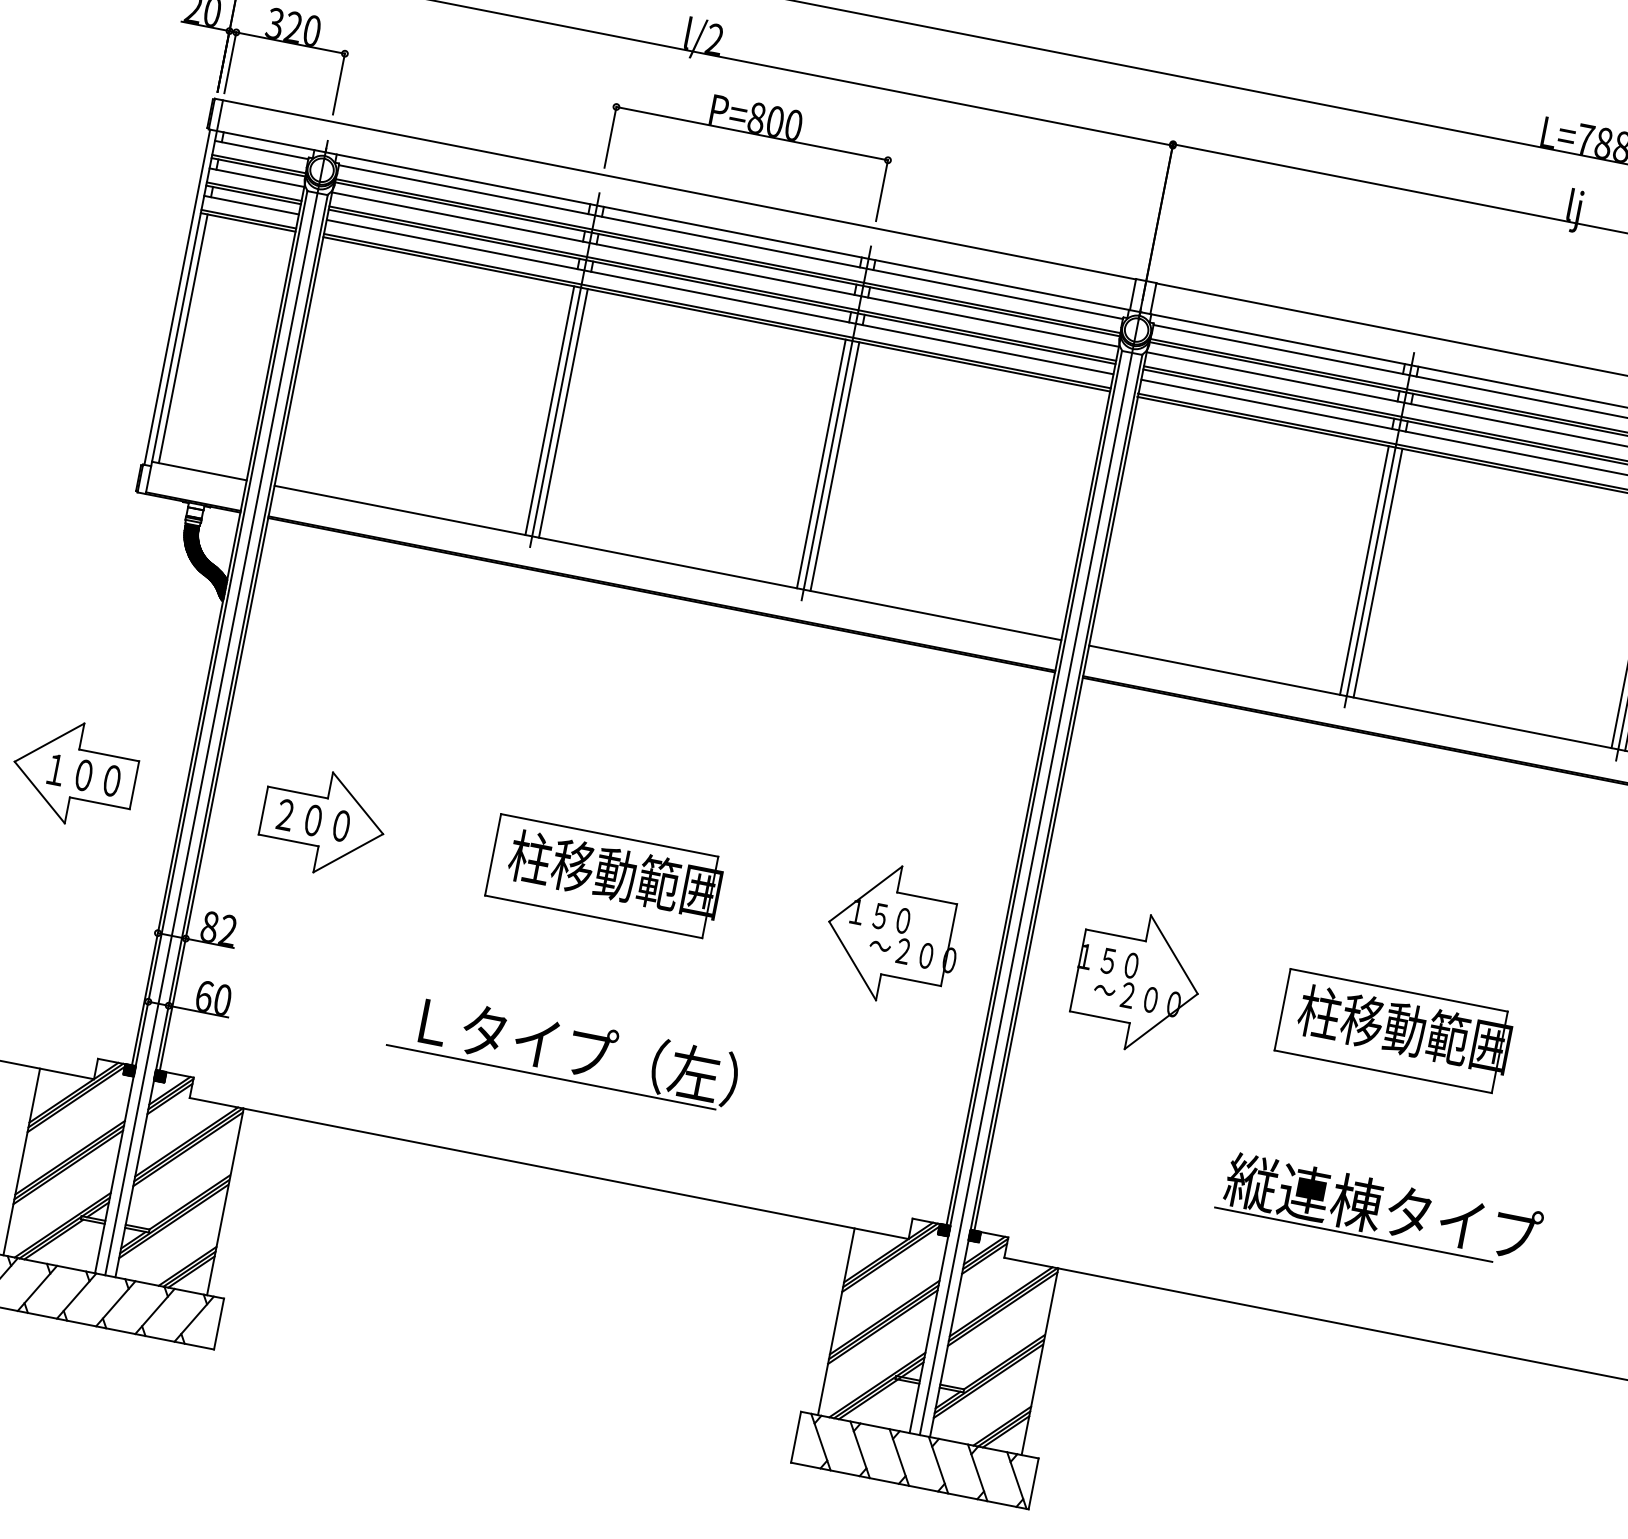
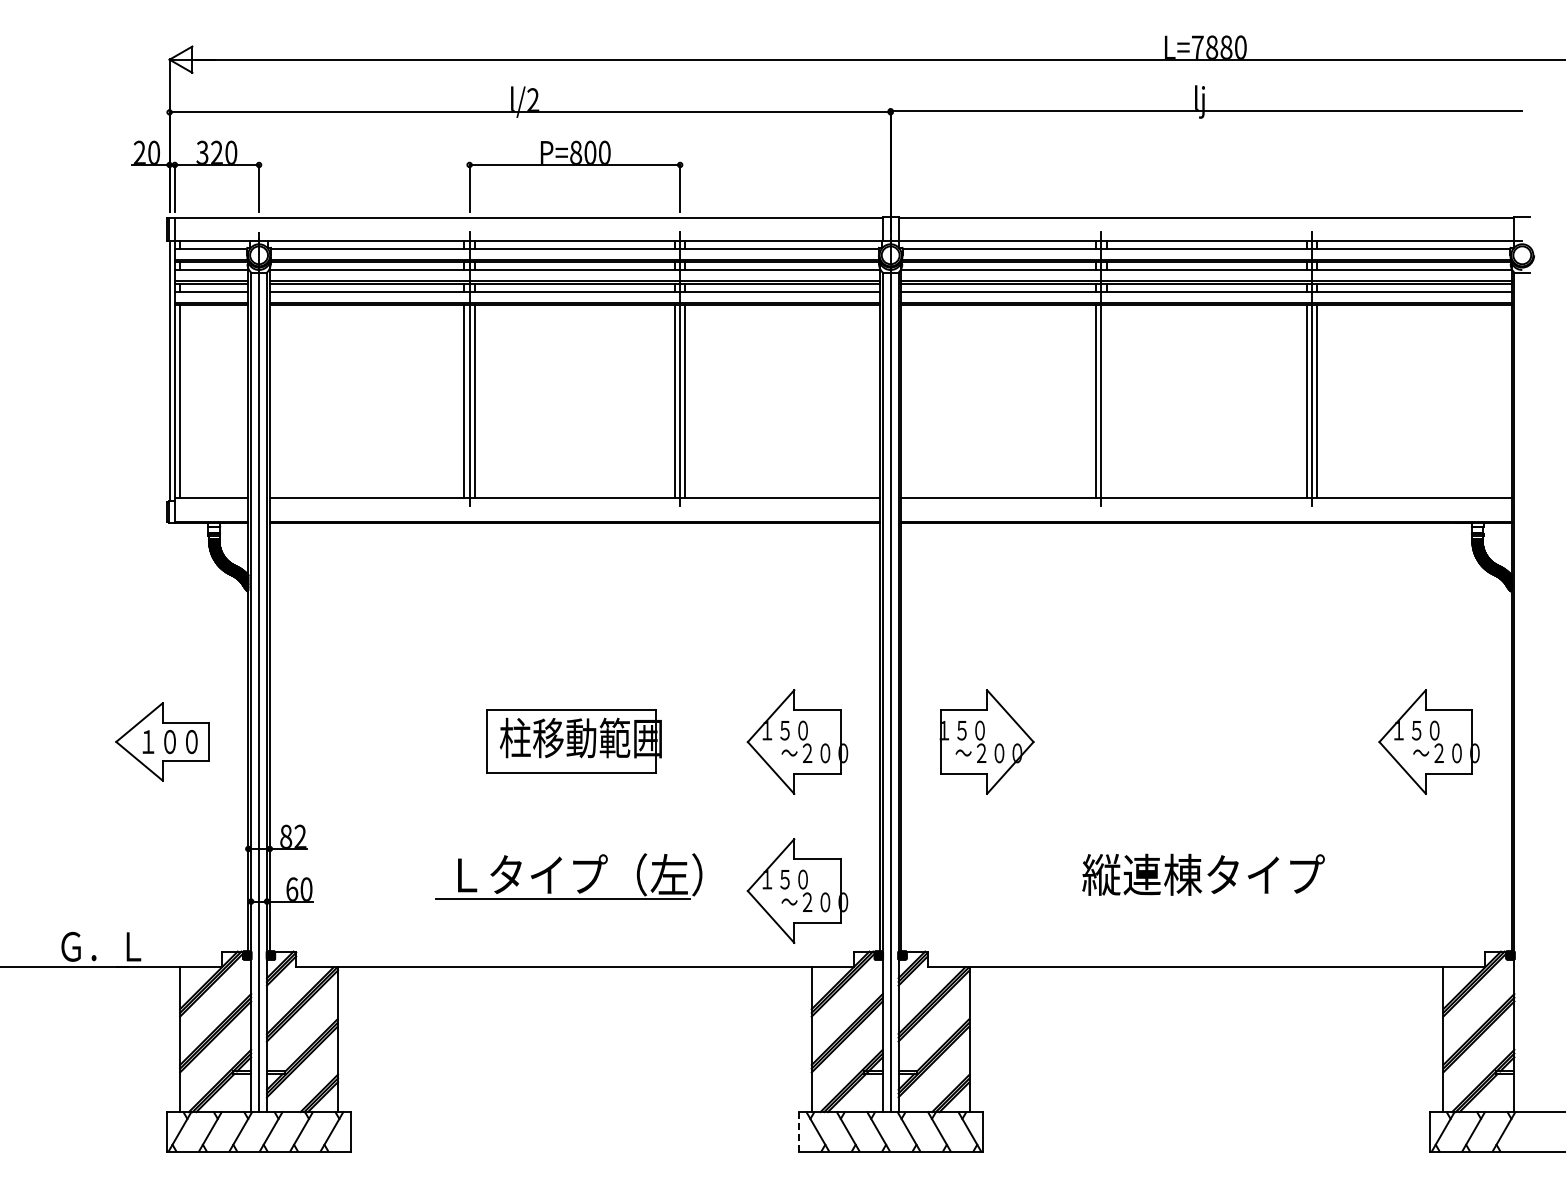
line: (1377, 573) -> (1106, 401), removed
part: (323, 821) -> (355, 741), removed
part: (1393, 1031) -> (1185, 741), removed
part: (855, 1125) -> (797, 890), added
line: (1352, 1233) -> (1184, 898), removed
line: (796, 1436) -> (798, 1131), solid -> dashed

